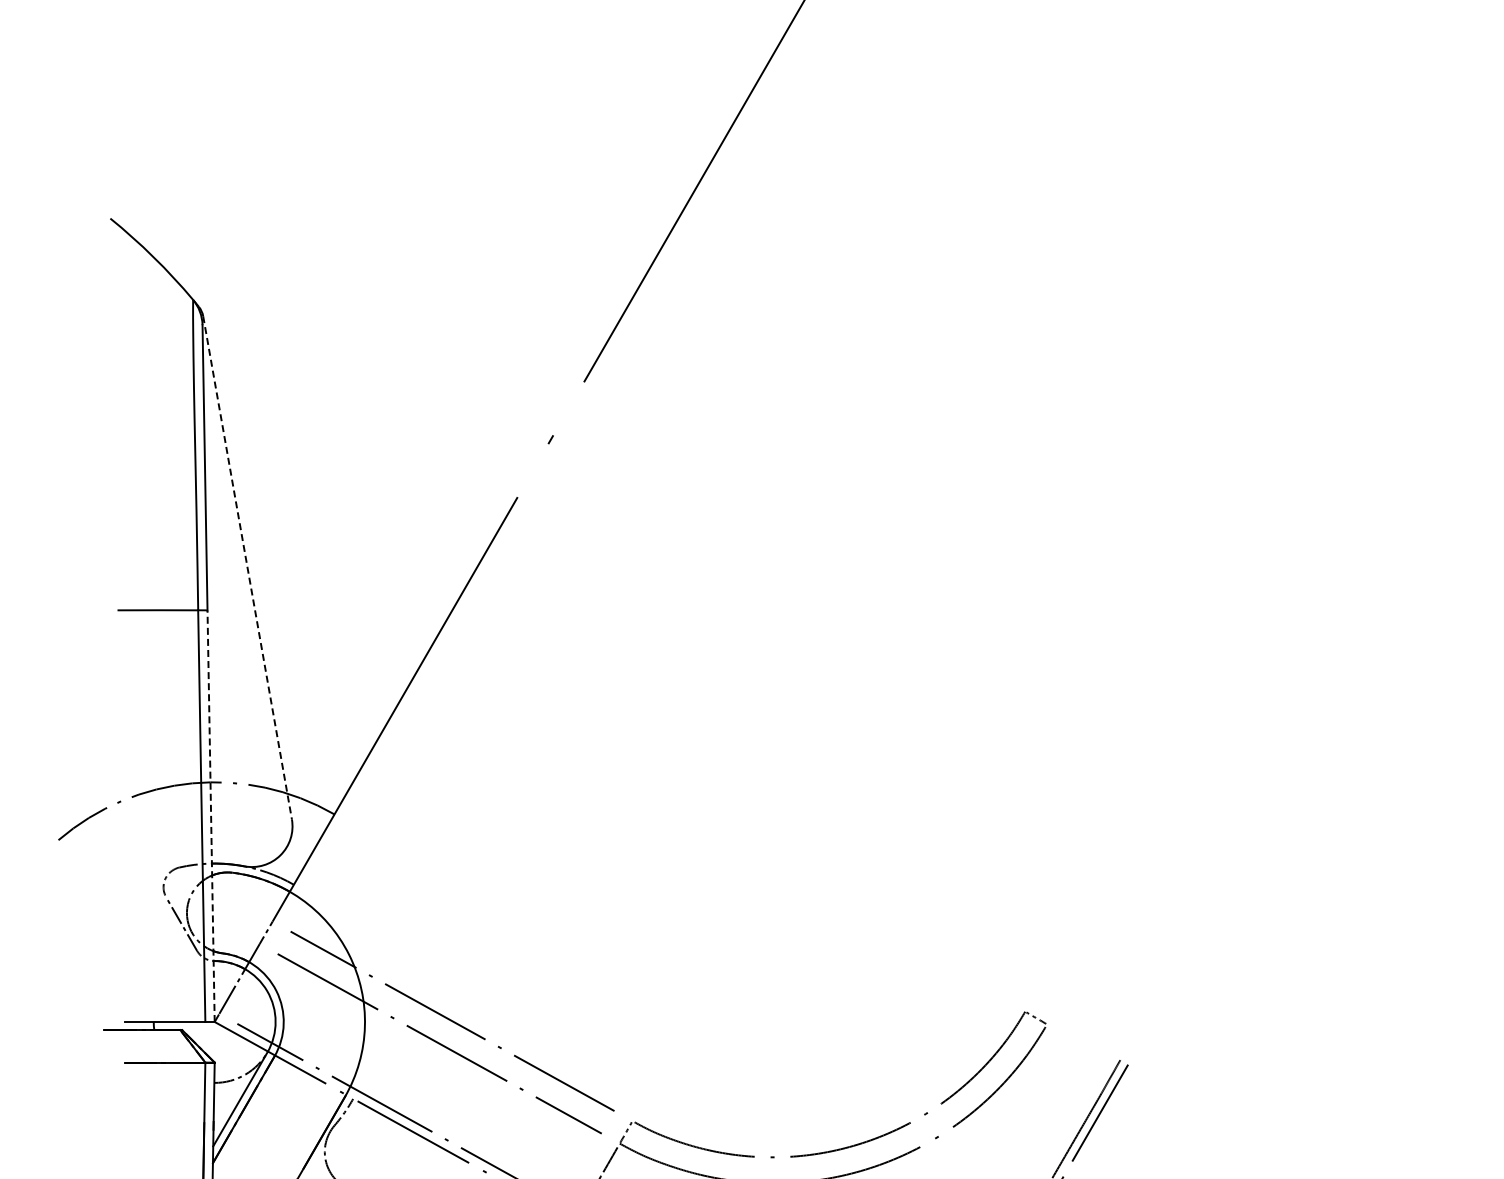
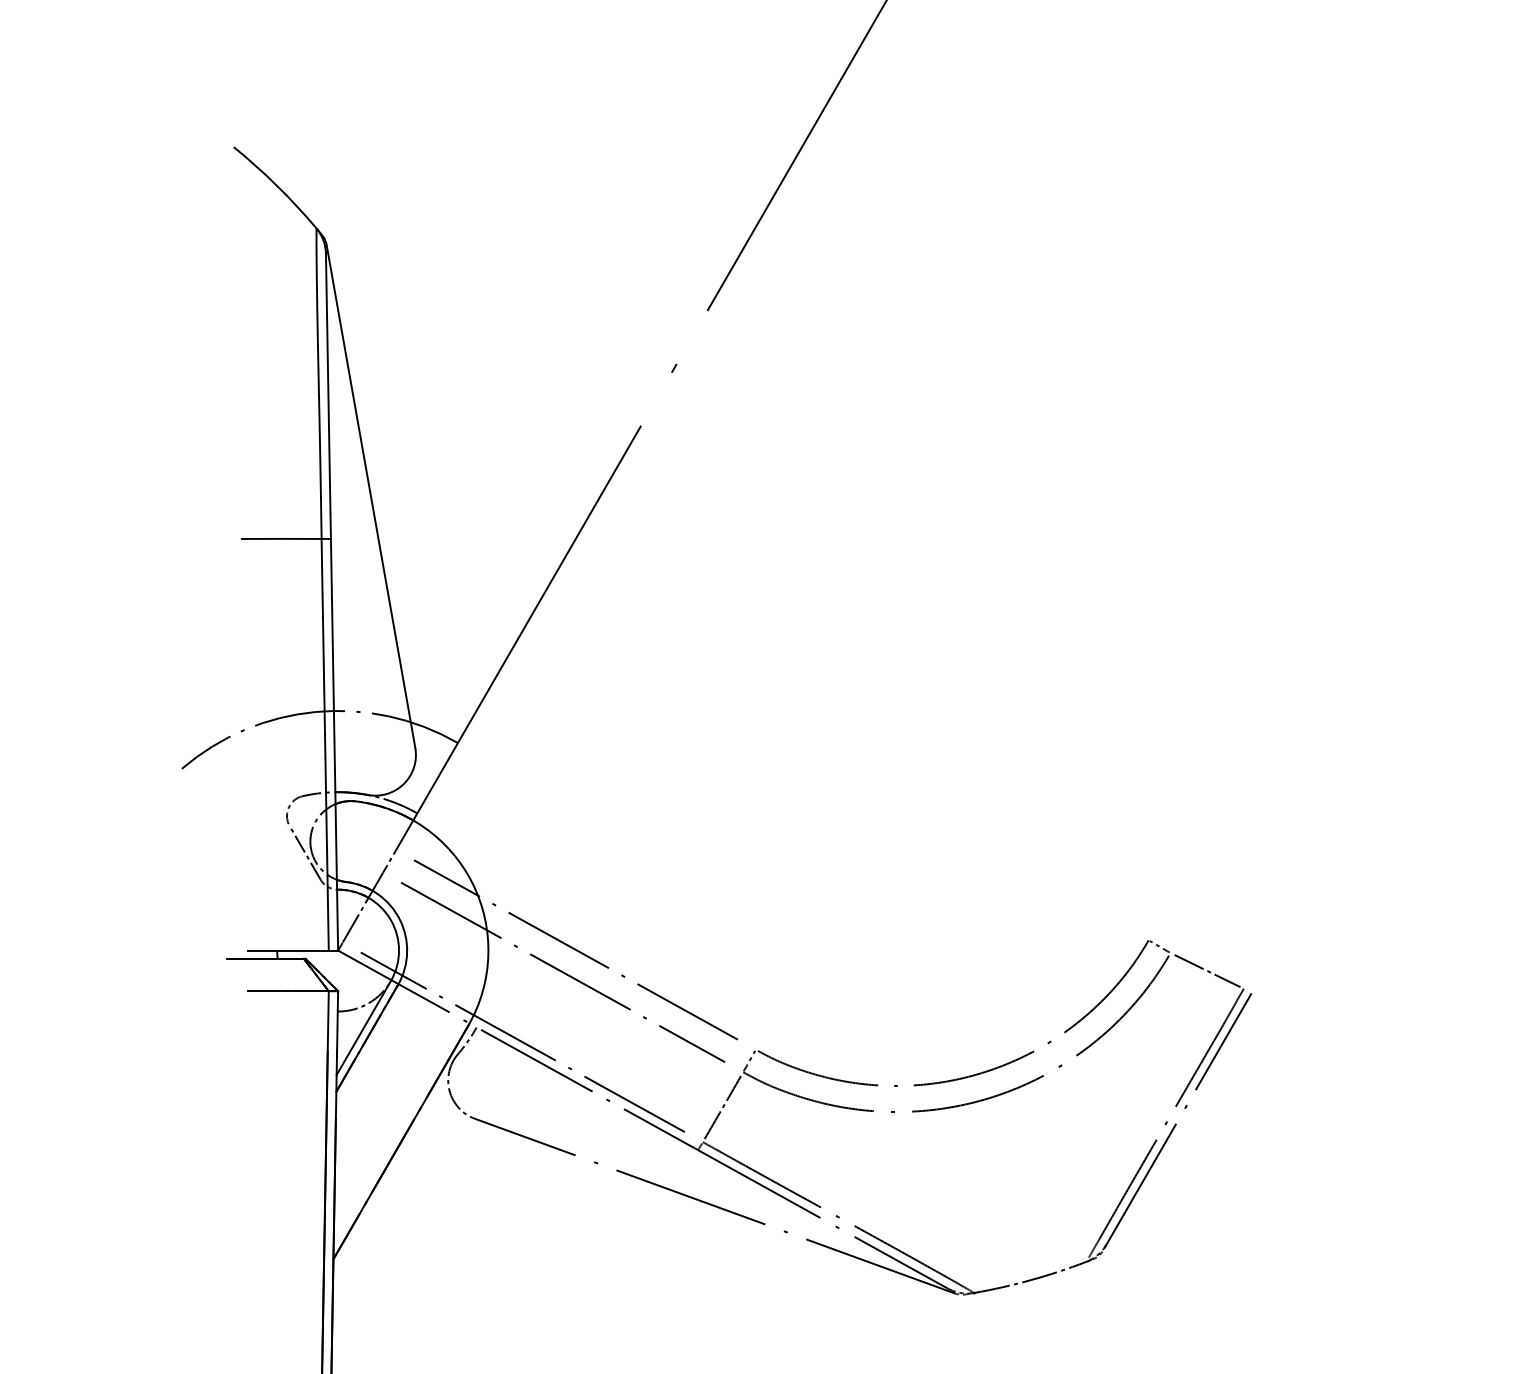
line: (248, 567) -> (371, 496), dashed -> solid
line: (211, 815) -> (334, 744), dashed -> solid
line: (1084, 1041) -> (1207, 970), added

